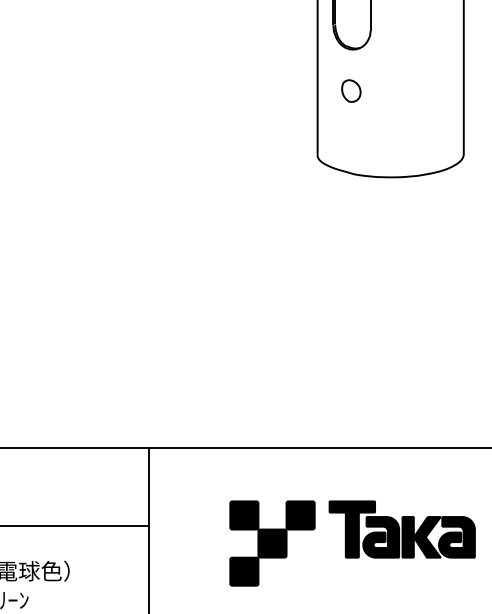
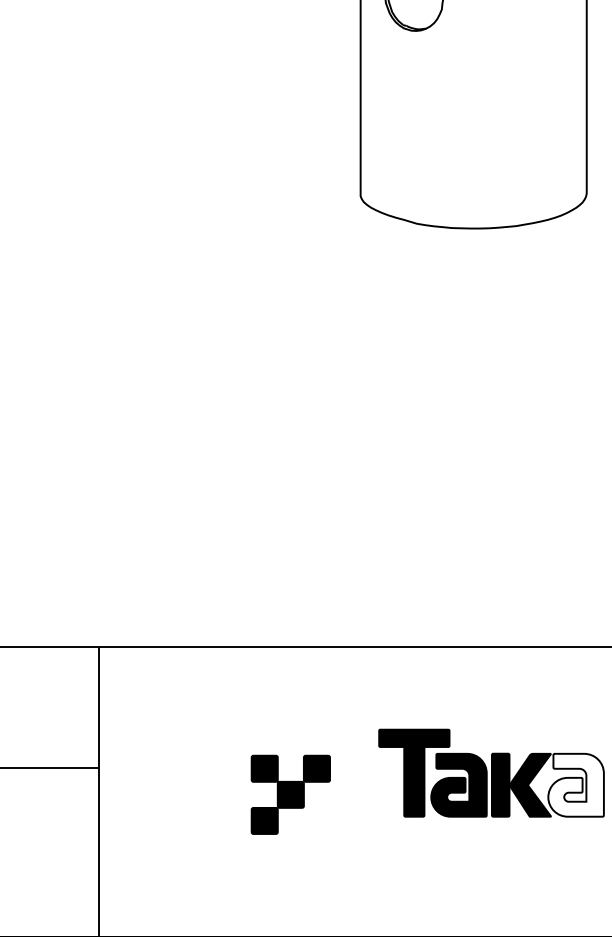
part: (351, 90) -> (413, 94), removed
fill: (456, 537) -> (575, 785), removed
part: (272, 543) -> (290, 794), size x0.6

